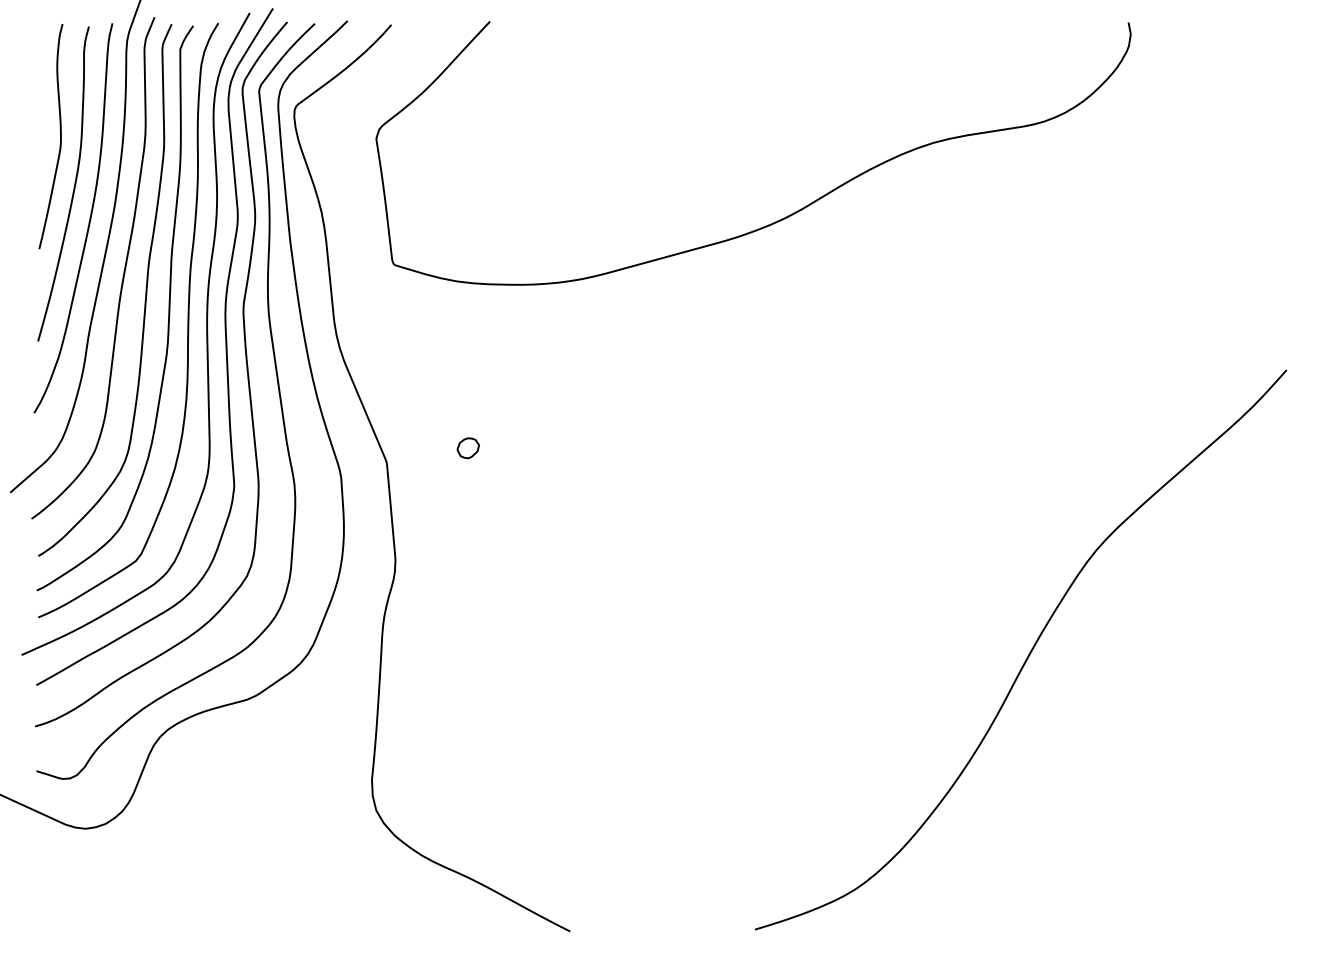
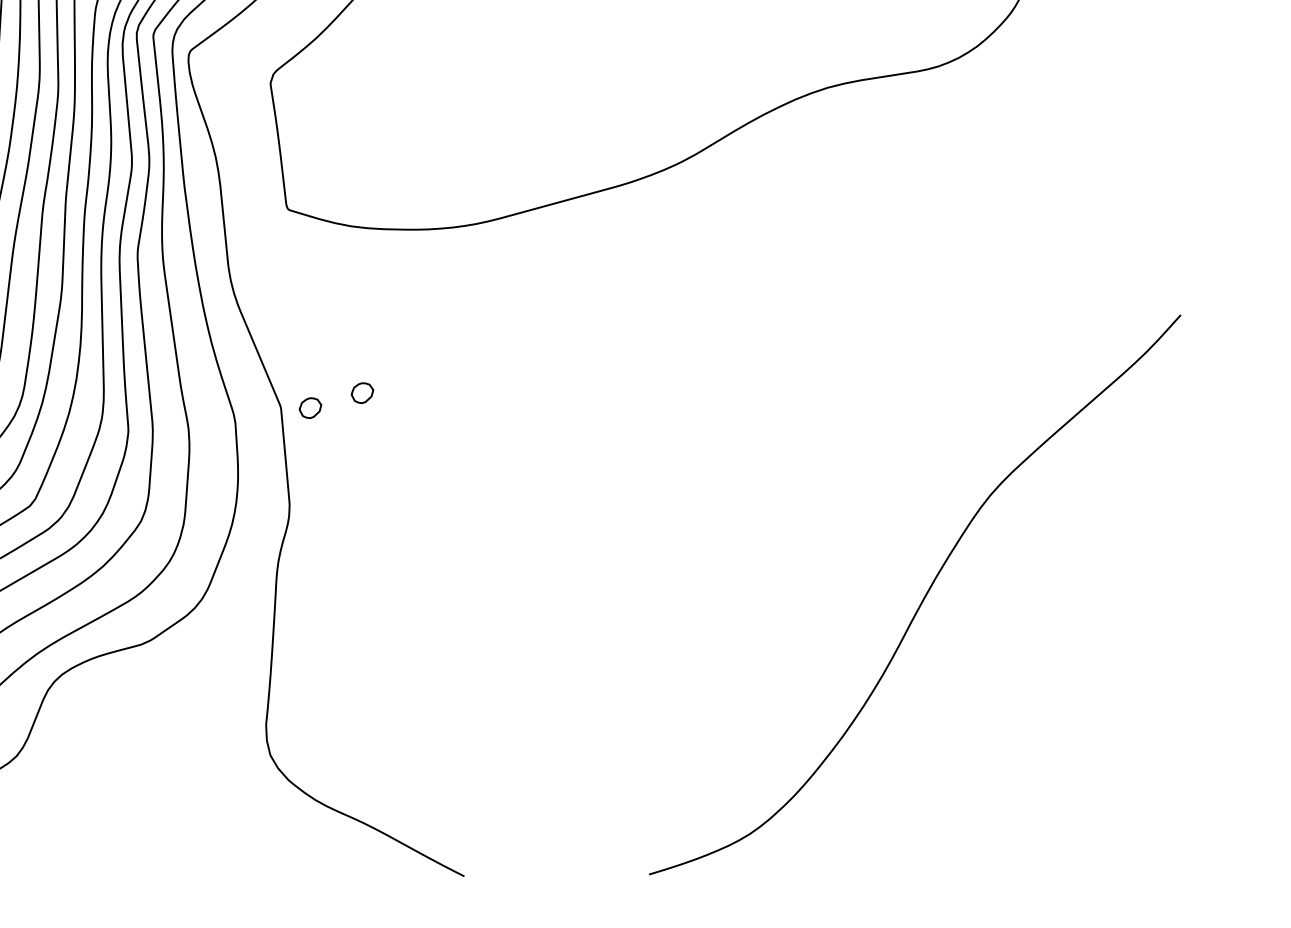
part: (415, 463) -> (309, 408), added

